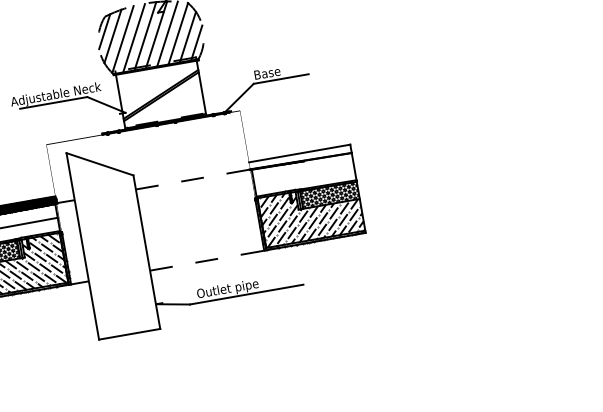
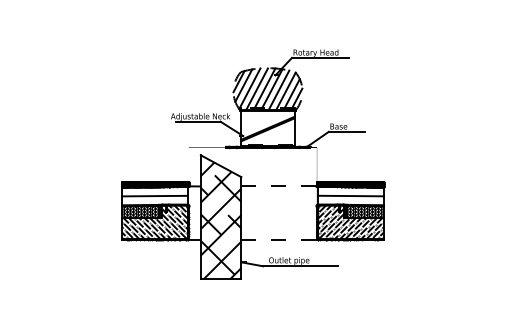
hatch: (300, 157) -> (350, 184), added
line: (303, 174) -> (350, 195), added
hatch: (113, 246) -> (220, 220), added

